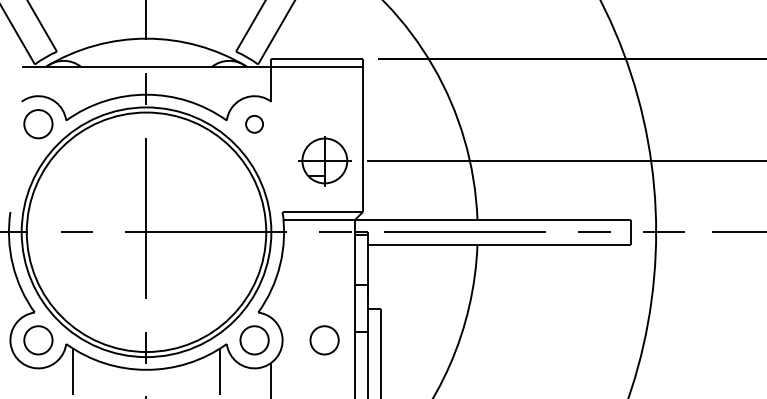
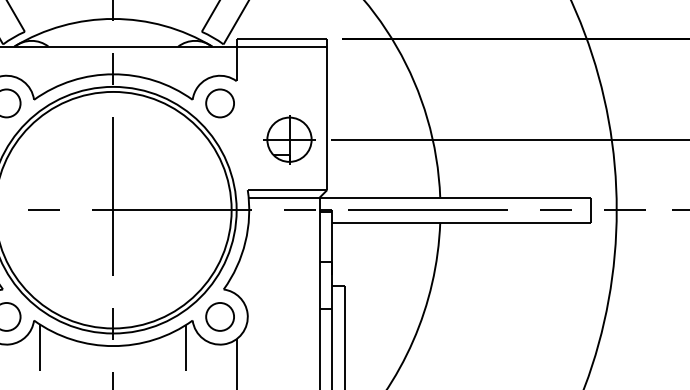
part: (254, 124) -> (220, 103), size x1.67
part: (324, 340) -> (289, 317), removed

